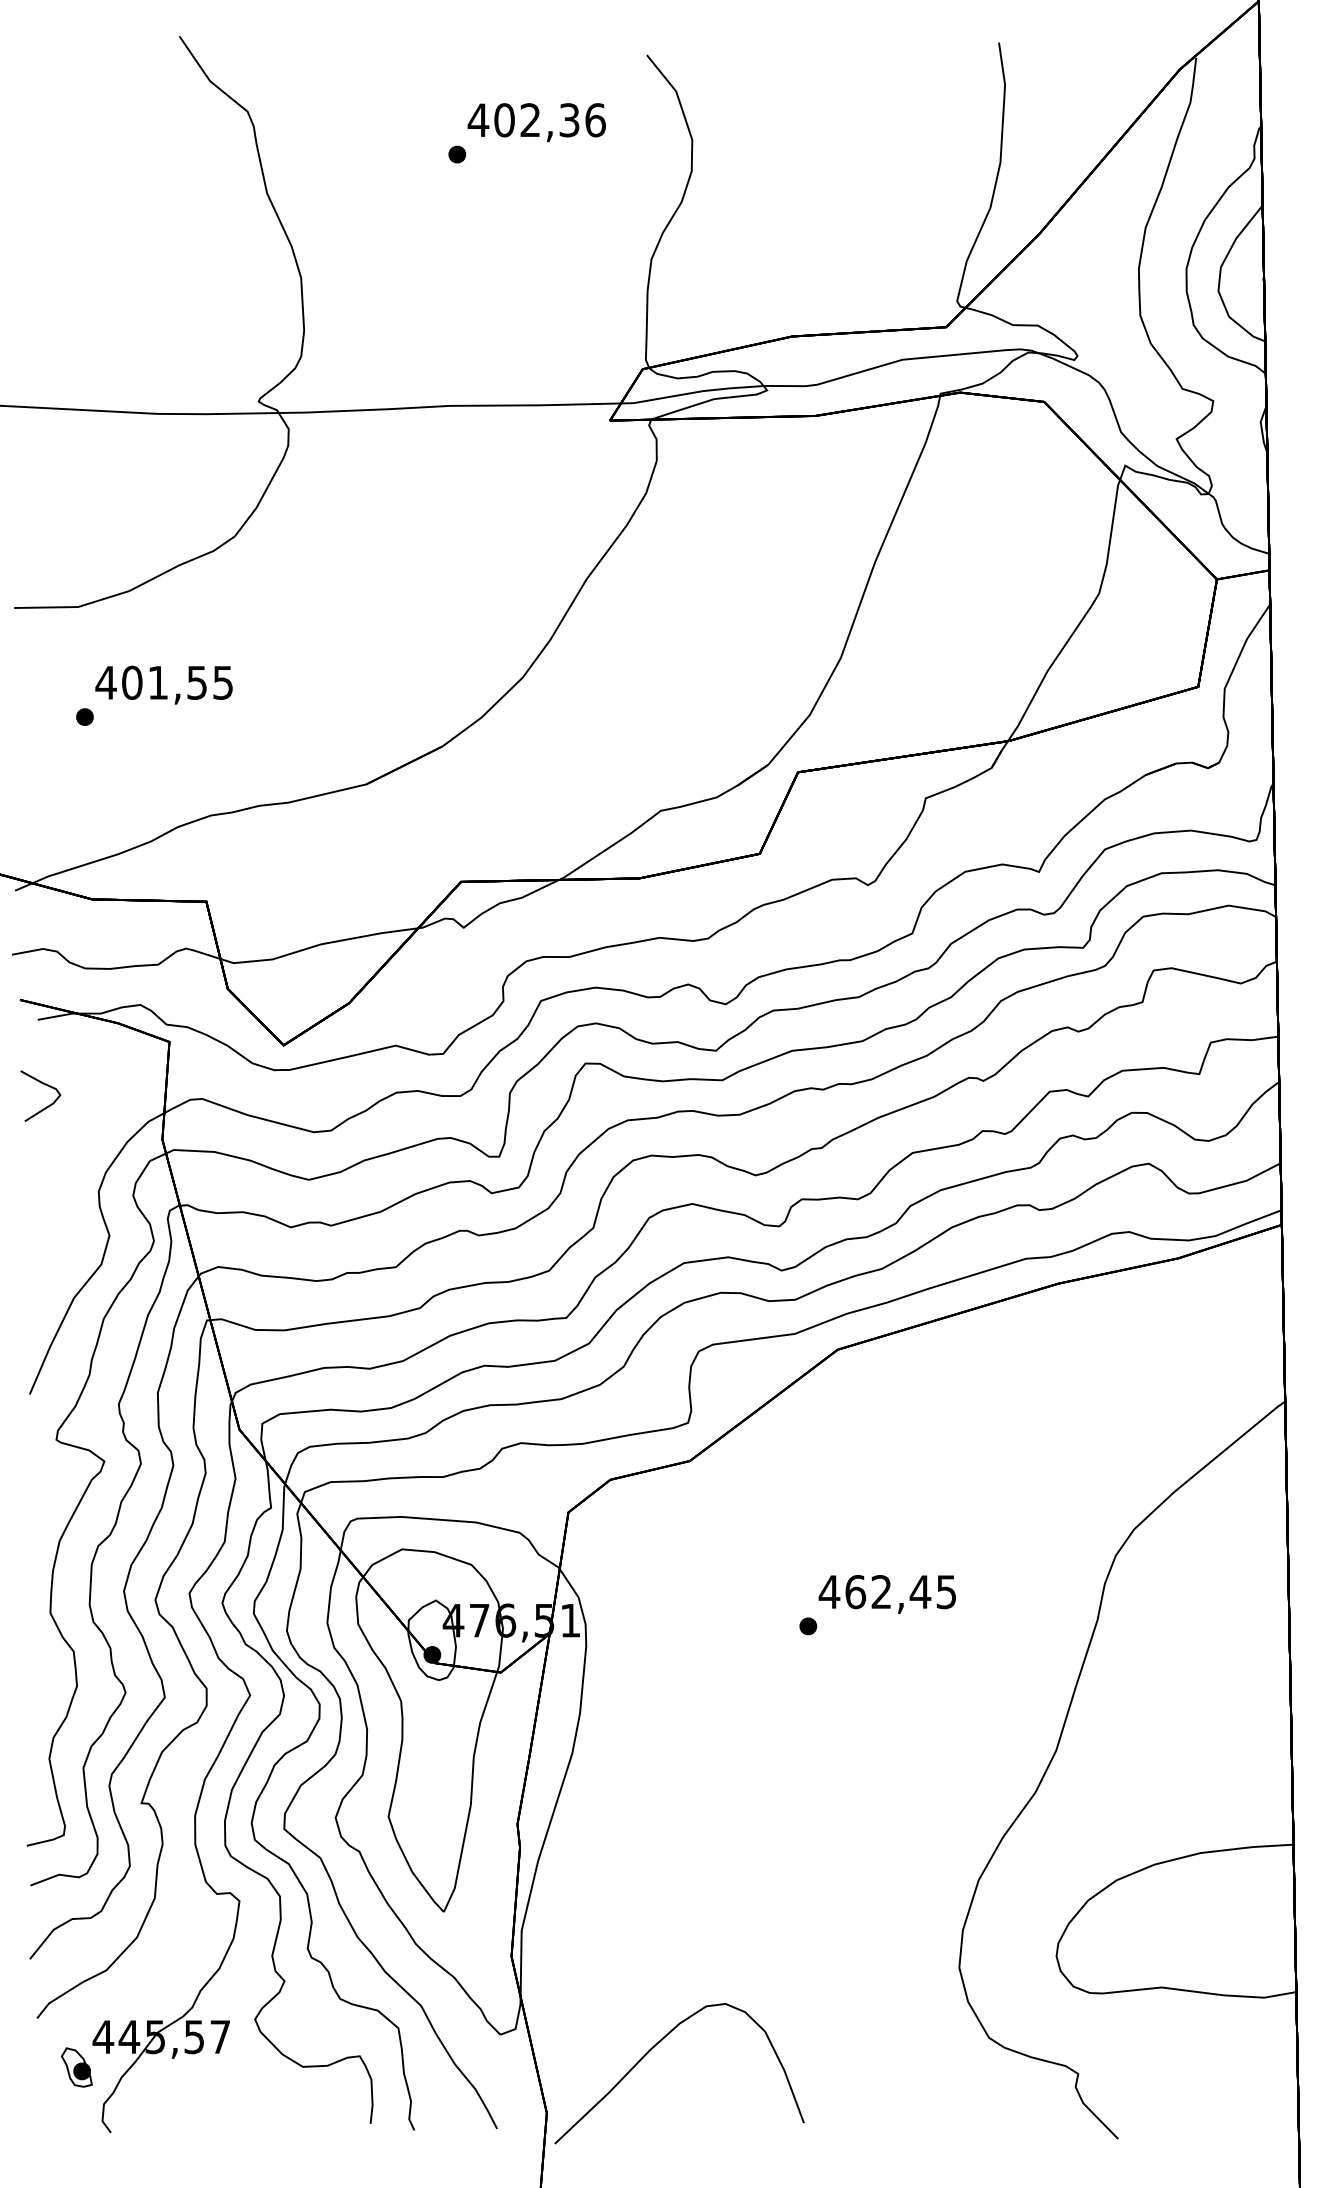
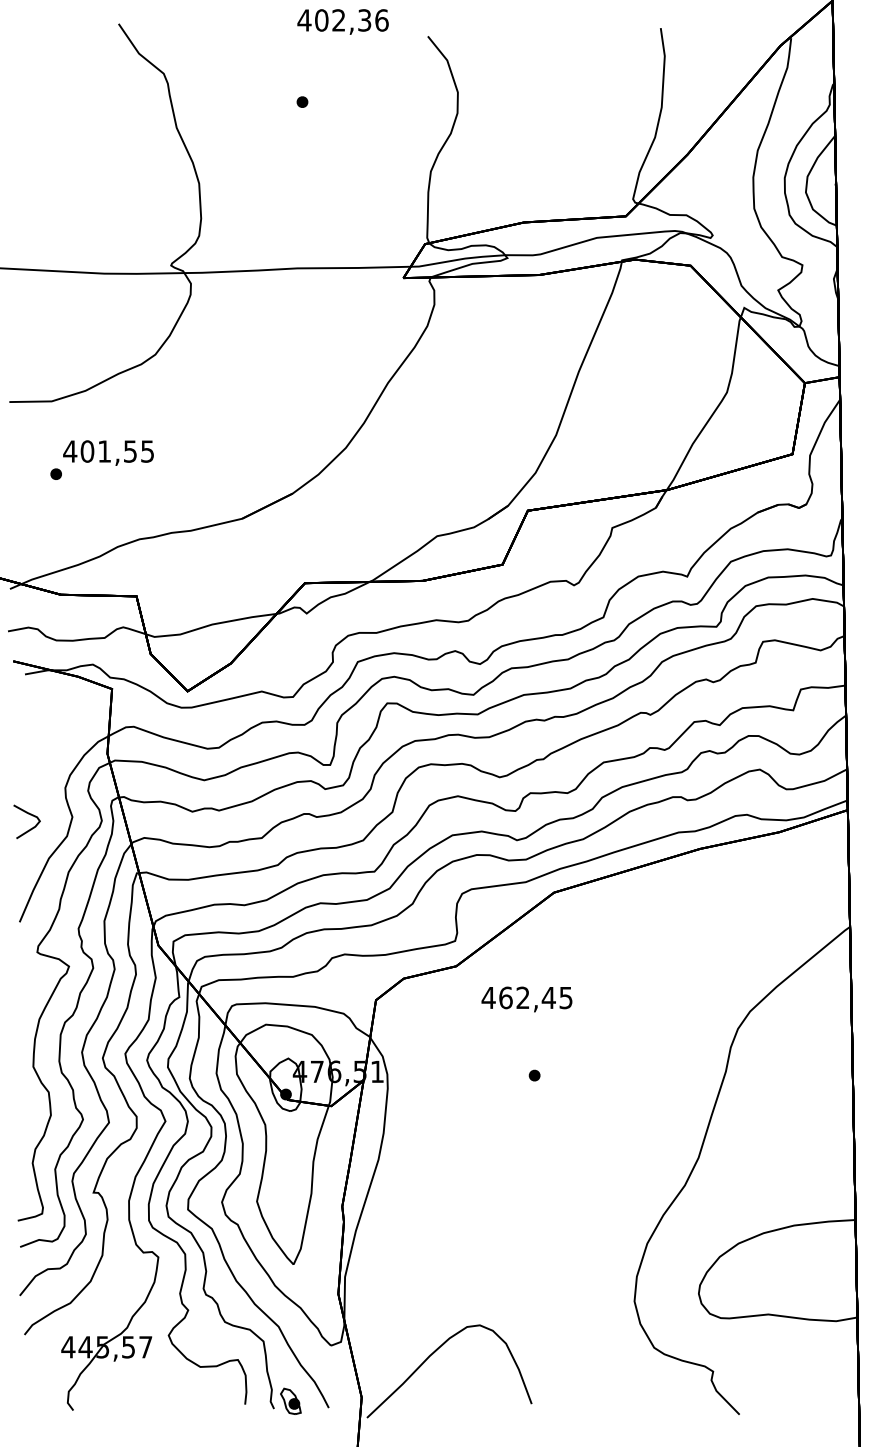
text: (535, 121) -> (342, 21), moved
curve: (46, 1086) -> (30, 815), moved
text: (886, 1594) -> (526, 999), moved
part: (76, 2066) -> (290, 1400), moved

